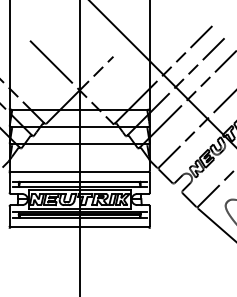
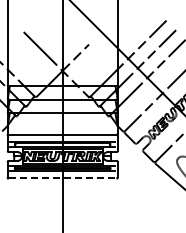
line: (79, 227) -> (62, 178), solid -> dashed

